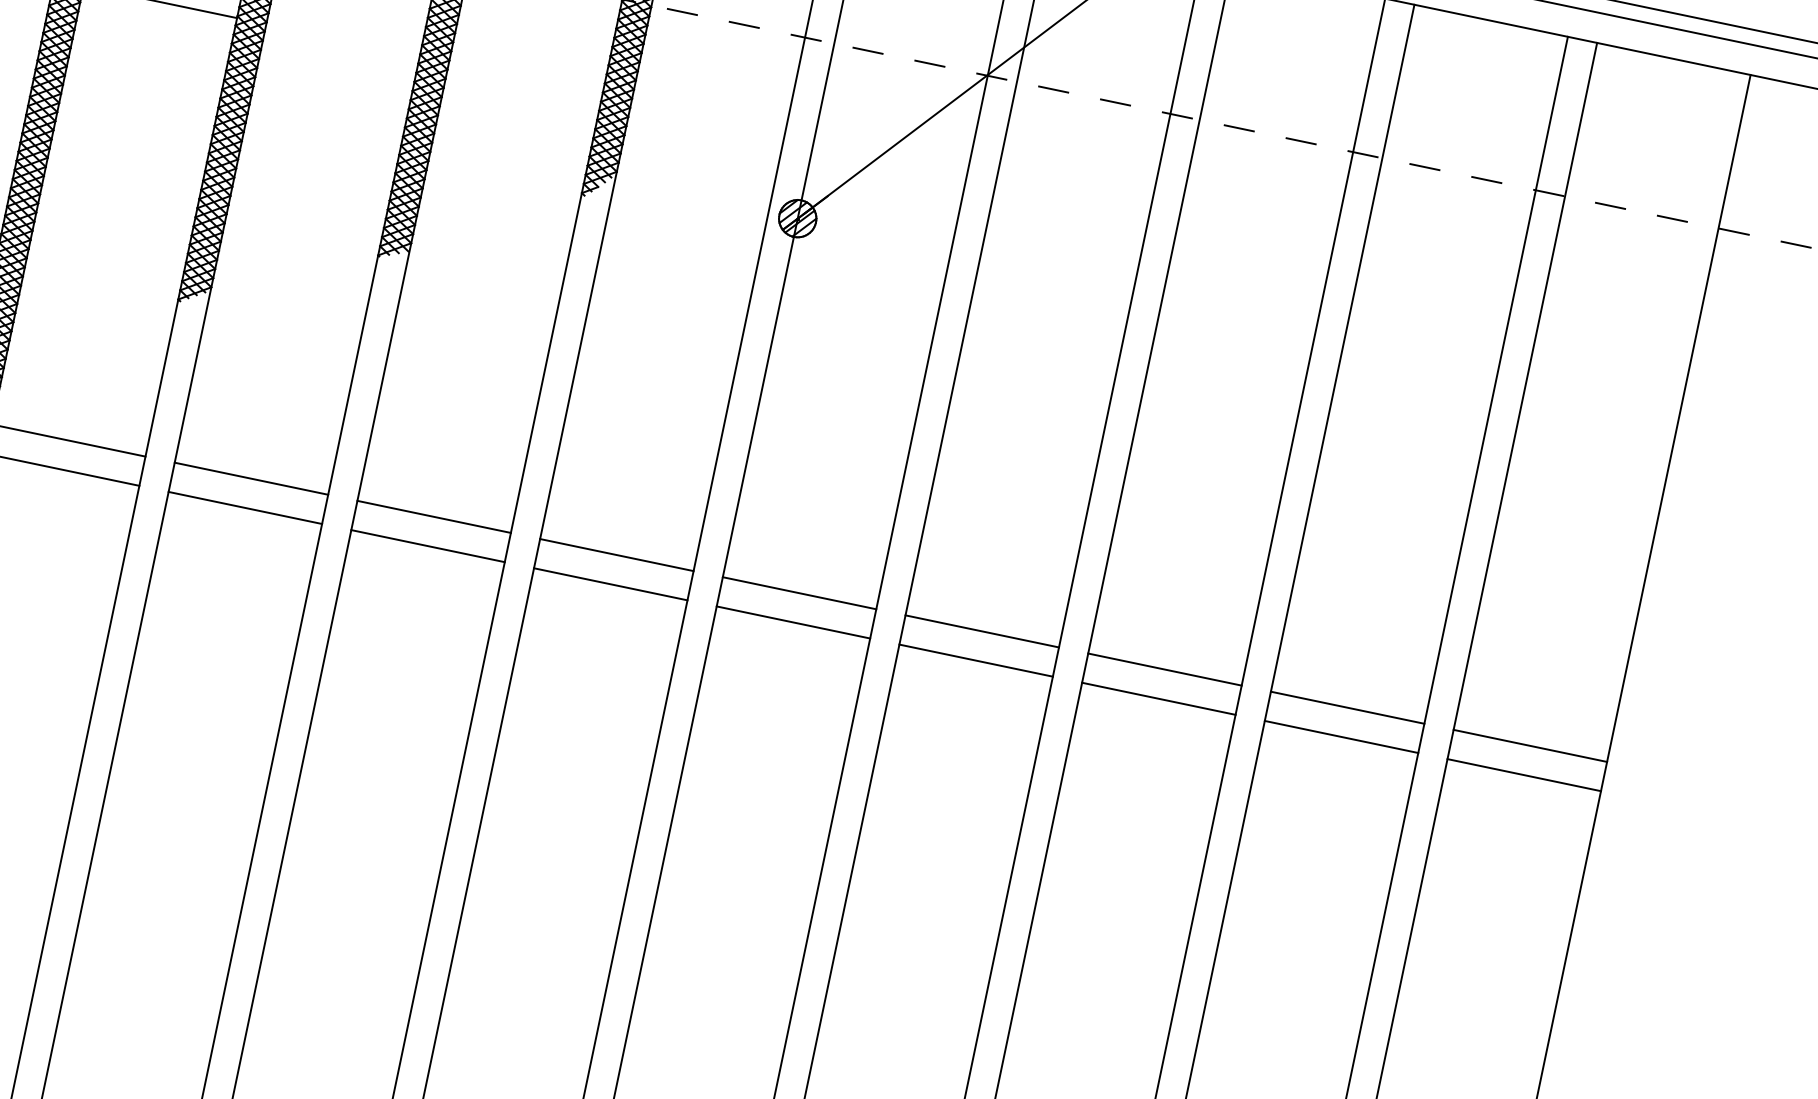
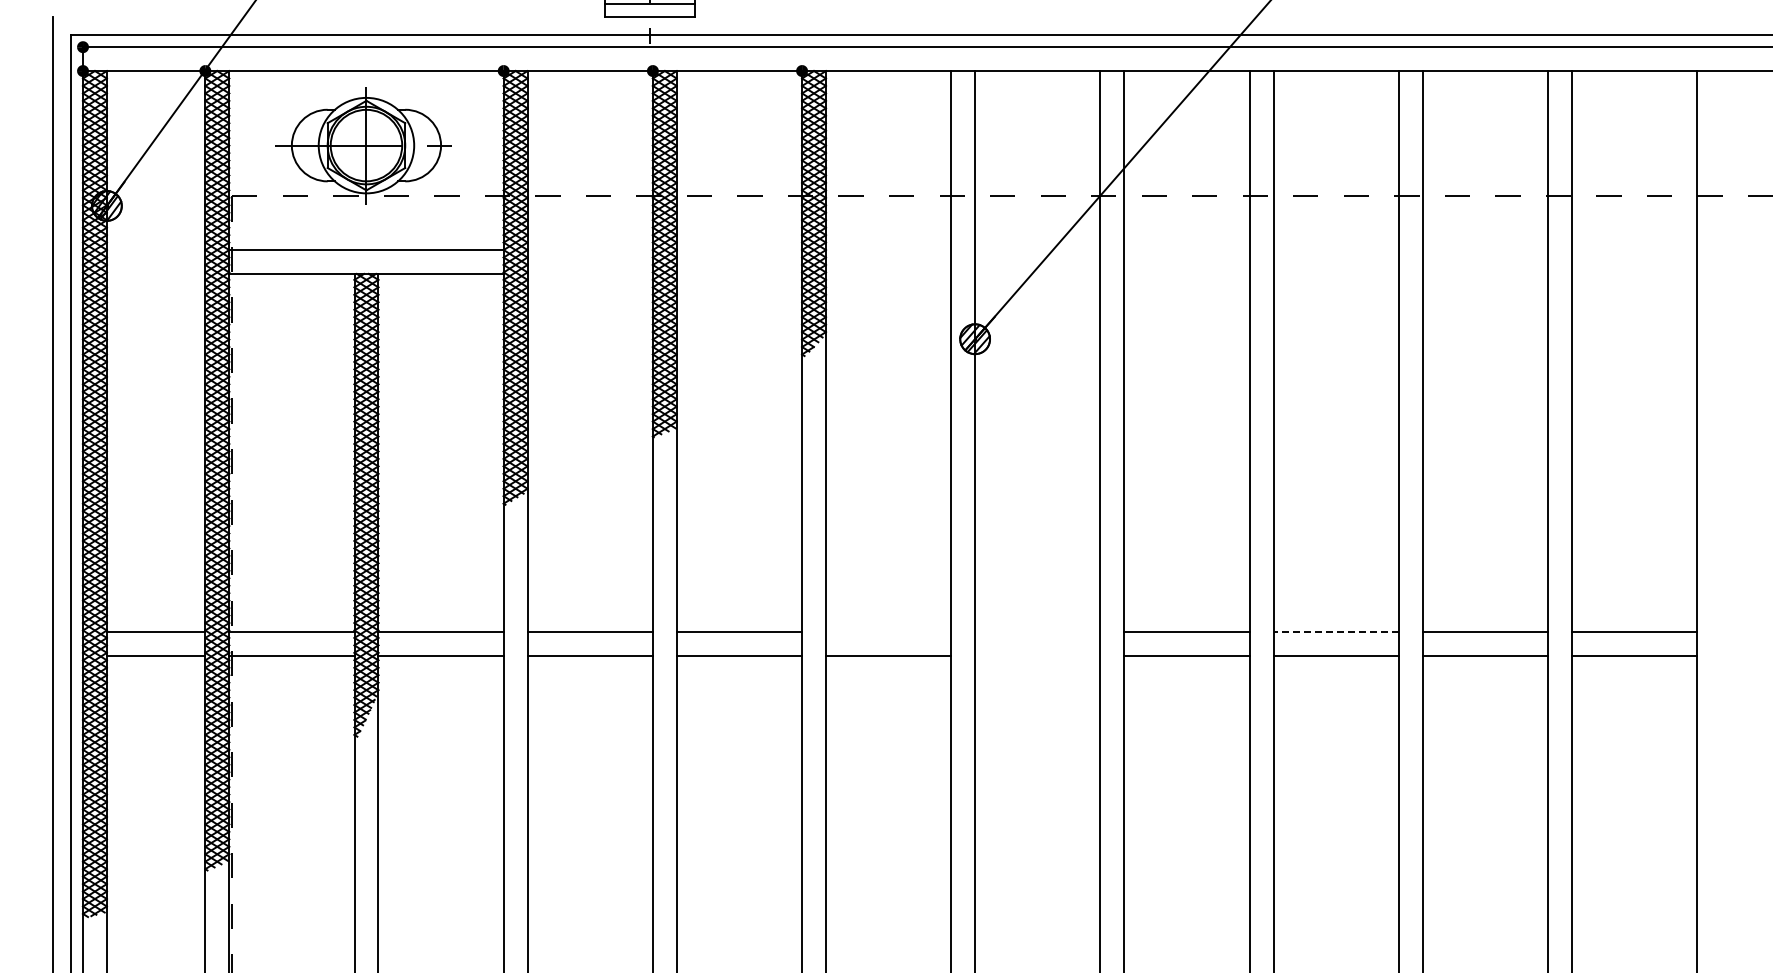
line: (616, 554) -> (888, 631), removed
line: (799, 592) -> (1037, 631), removed
line: (793, 621) -> (1037, 655), removed
line: (1165, 669) -> (1336, 631), solid -> dashed

